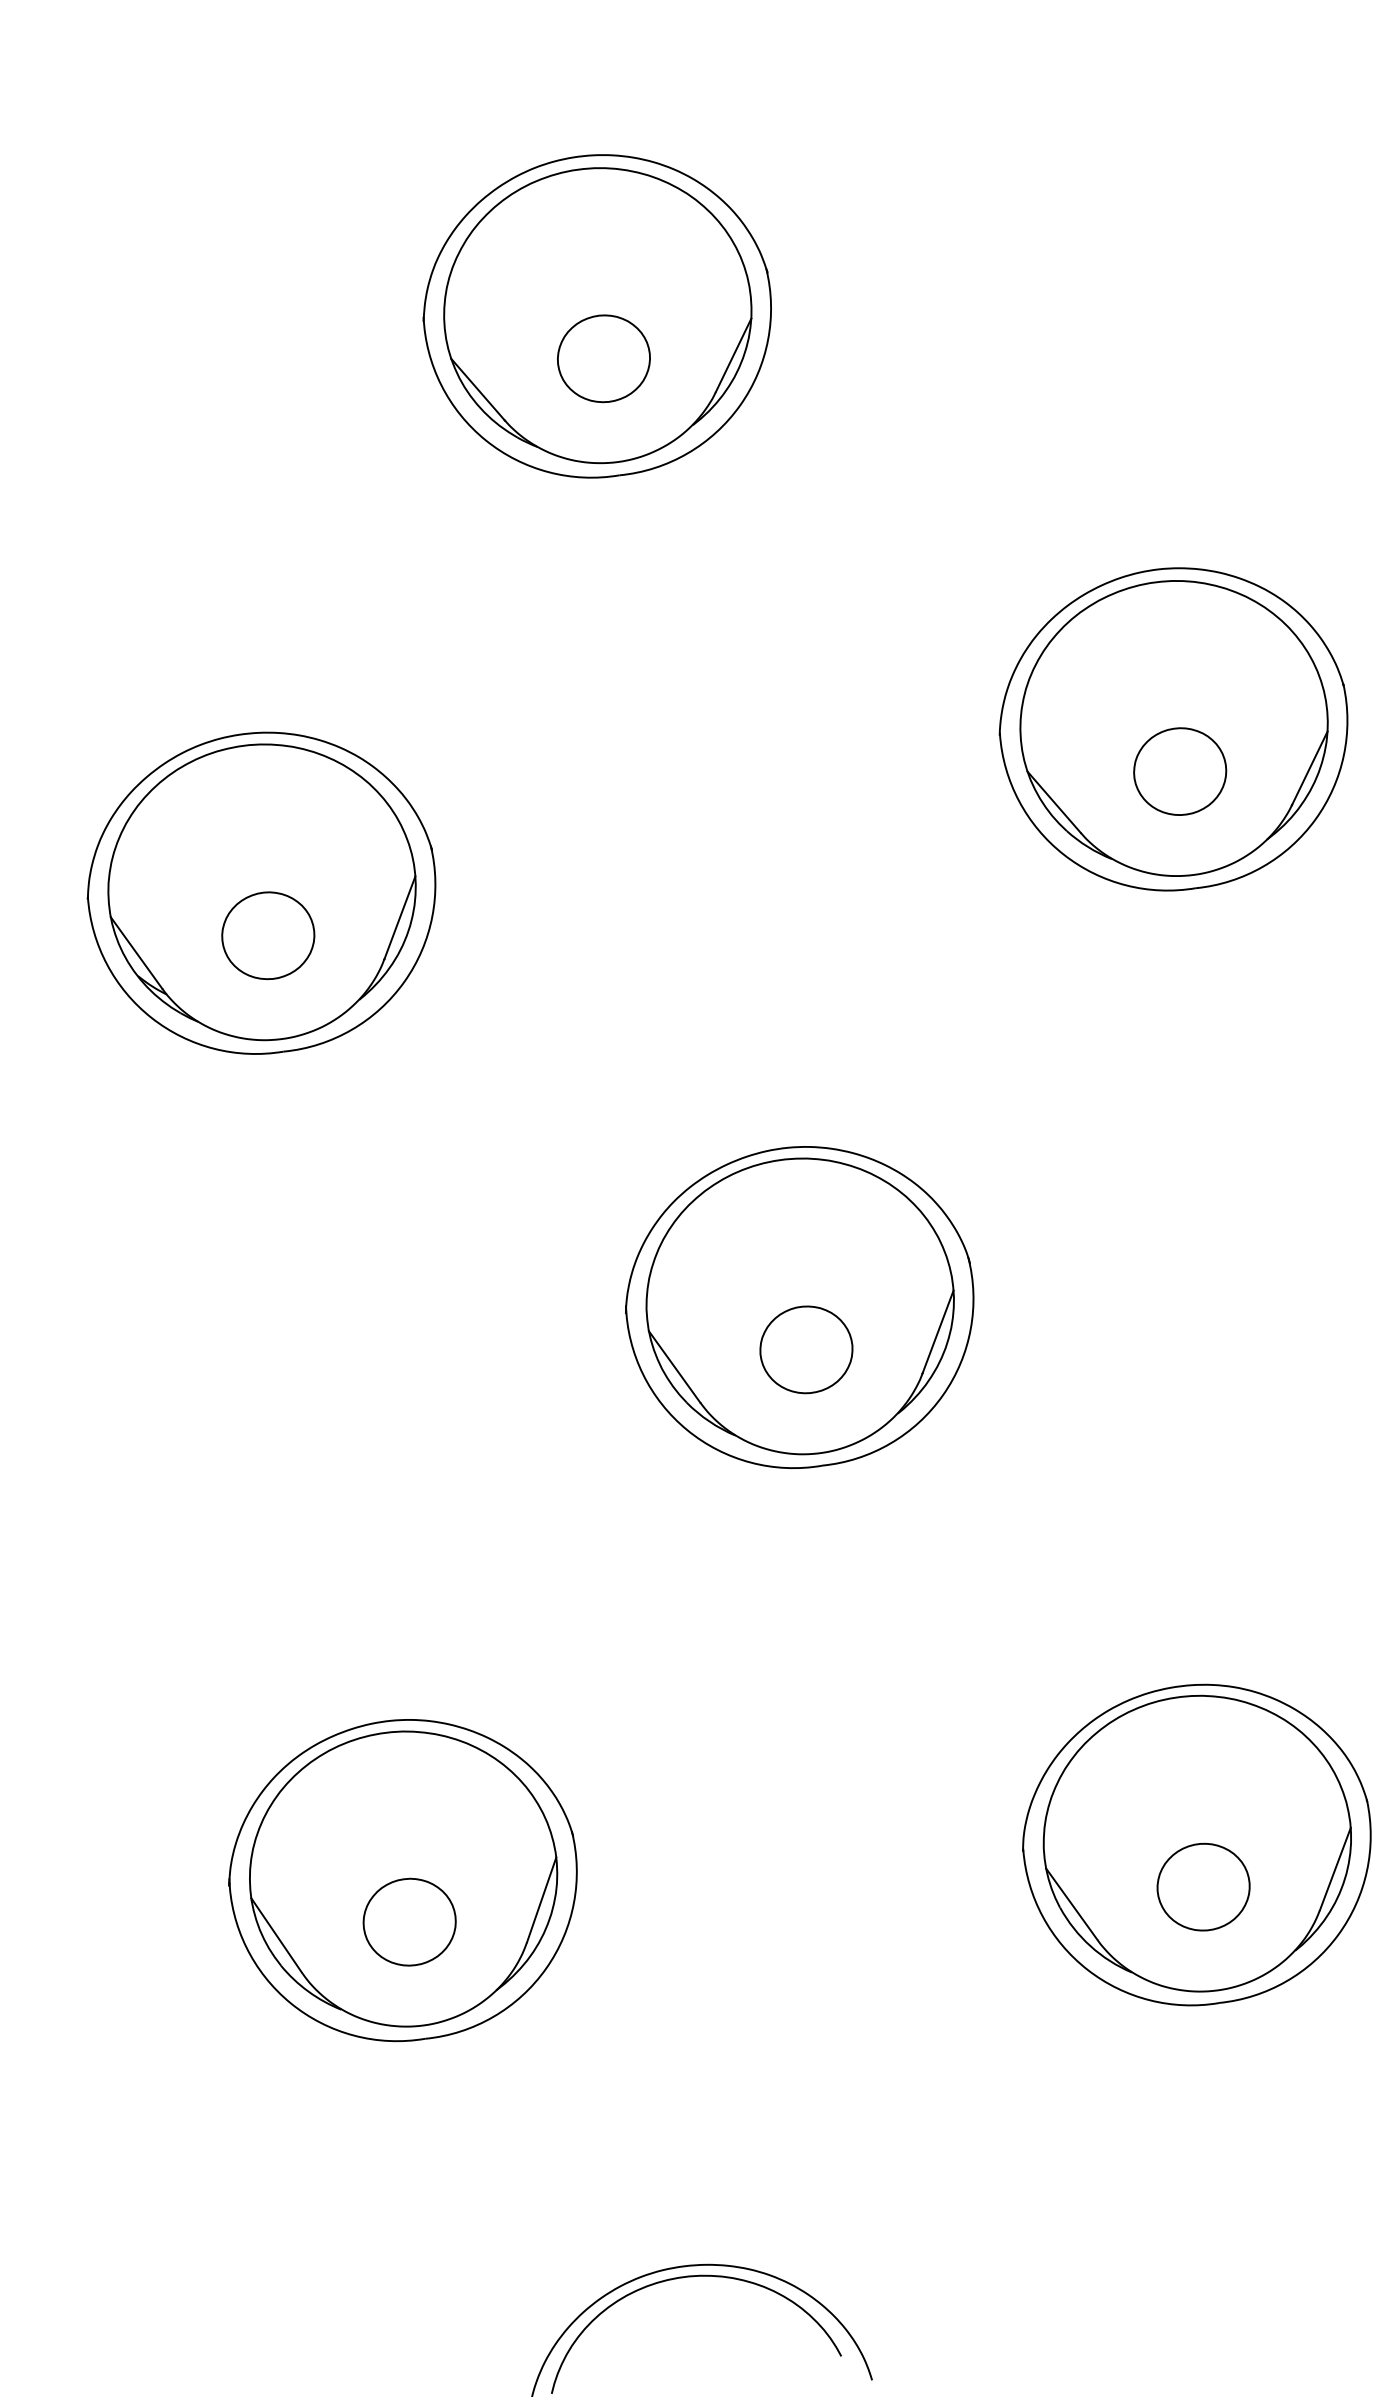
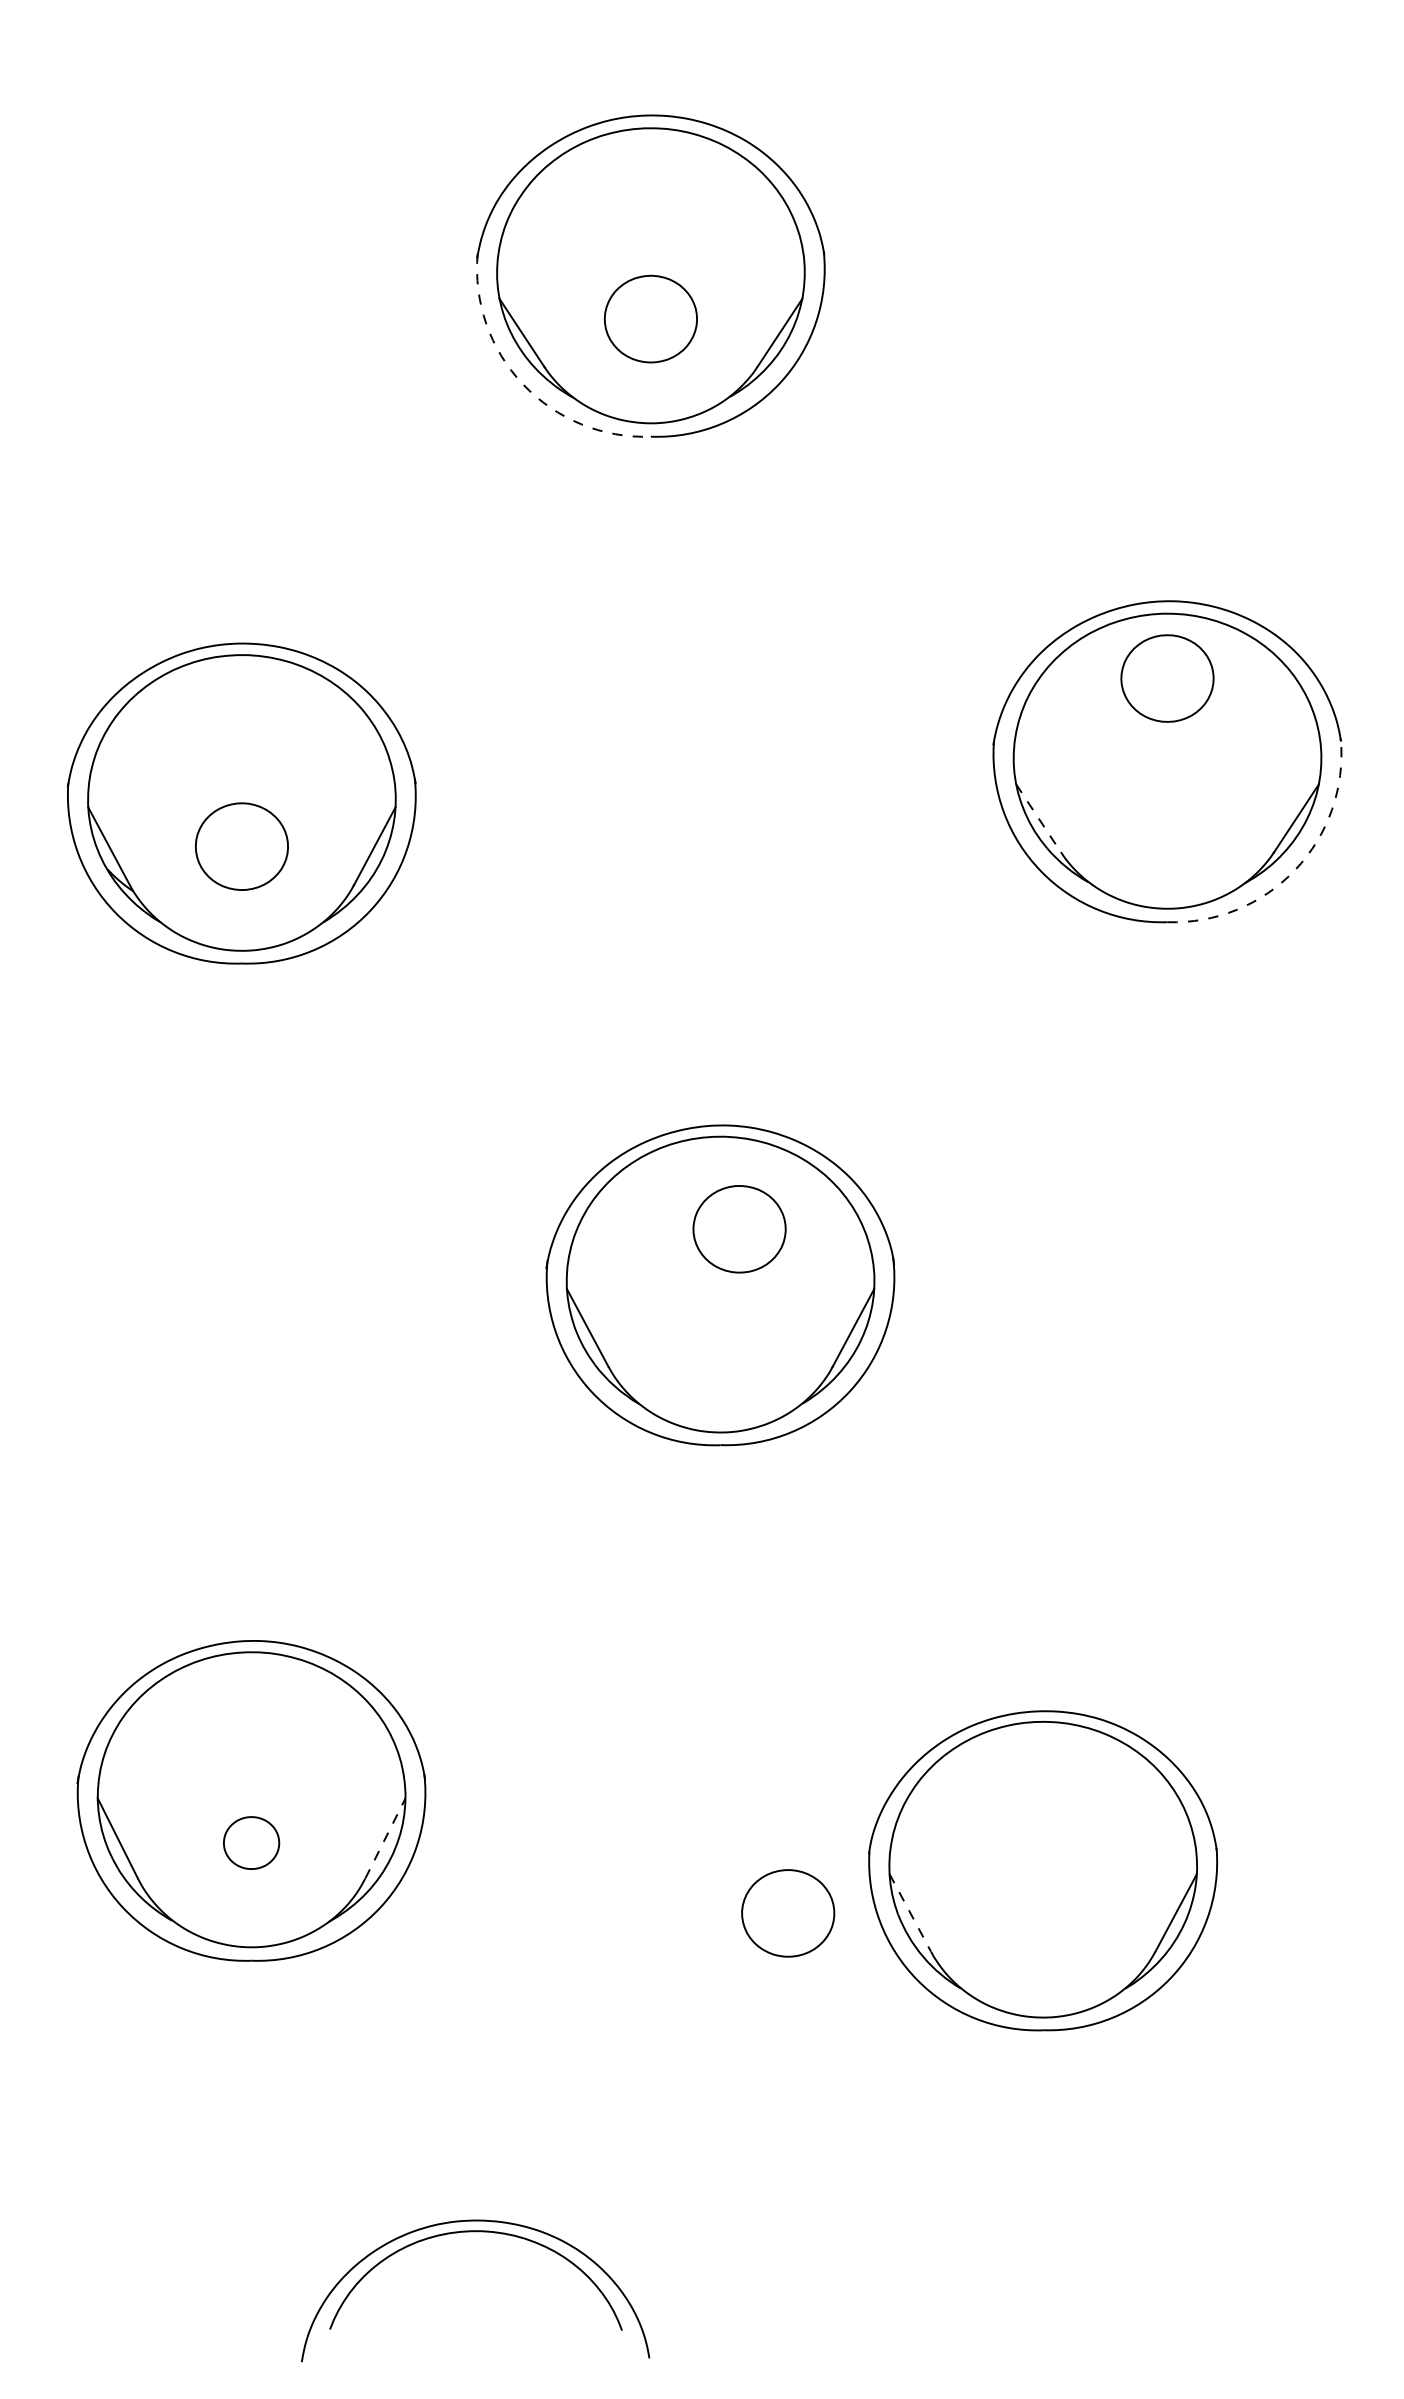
arc: (486, 440) -> (523, 384), solid -> dashed
part: (1180, 771) -> (1167, 678), moved
line: (1054, 802) -> (1038, 818), solid -> dashed
arc: (1315, 820) -> (1295, 870), solid -> dashed
part: (806, 1350) -> (739, 1229), moved
part: (1203, 1887) -> (788, 1913), moved
line: (541, 1899) -> (385, 1838), solid -> dashed
line: (1071, 1903) -> (910, 1912), solid -> dashed
part: (409, 1921) -> (251, 1842), size x0.6

